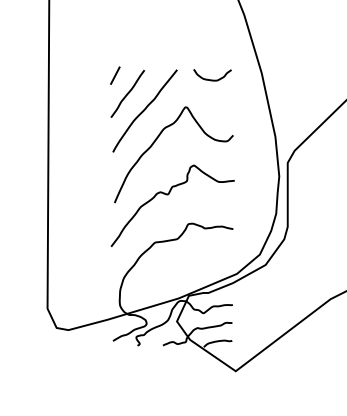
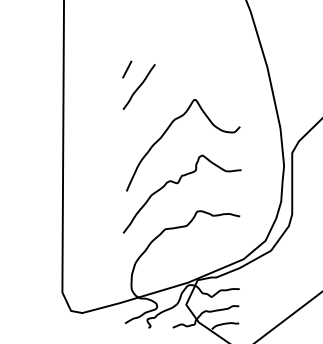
curve: (212, 79) -> (220, 73), removed
curve: (144, 110) -> (155, 102), removed

